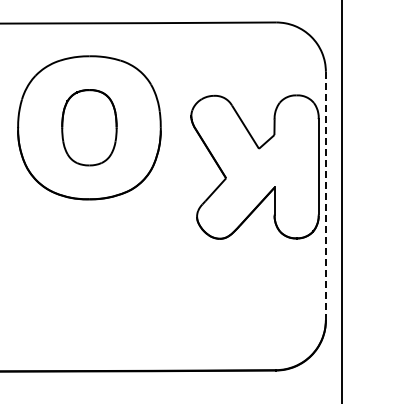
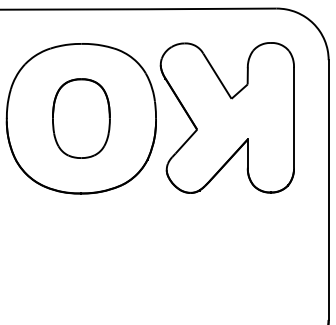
part: (254, 166) -> (226, 117), moved
line: (325, 195) -> (328, 189), dashed -> solid

